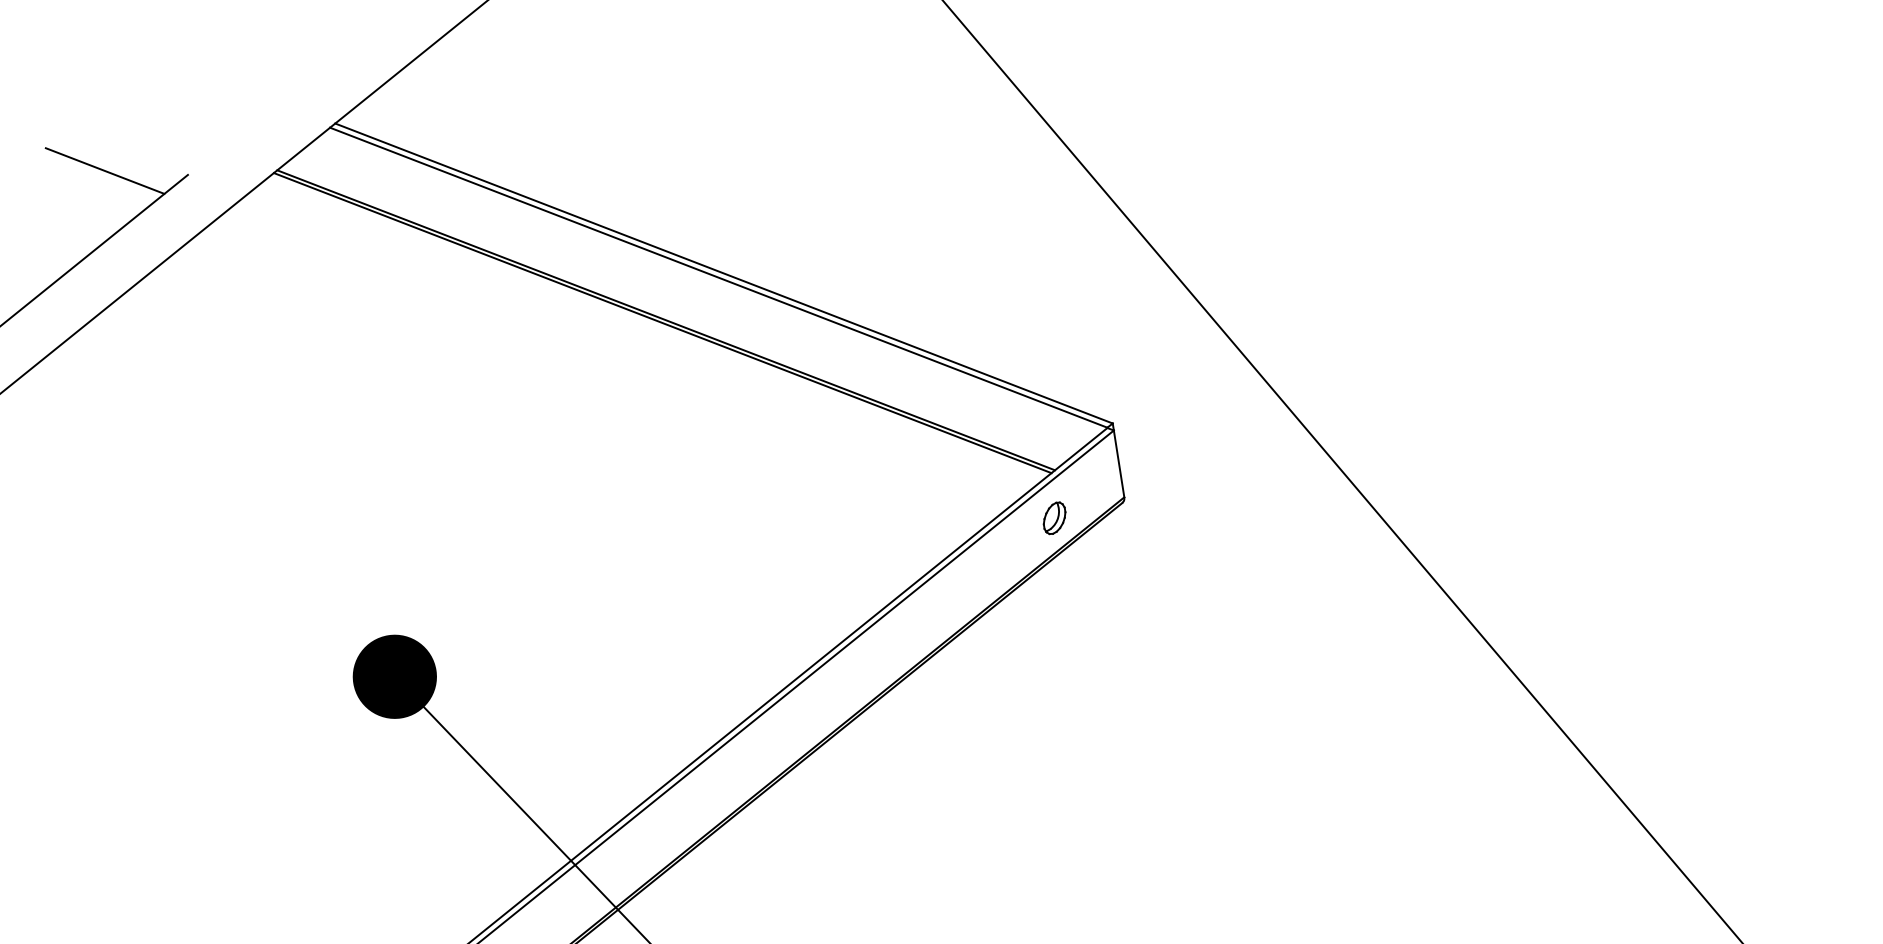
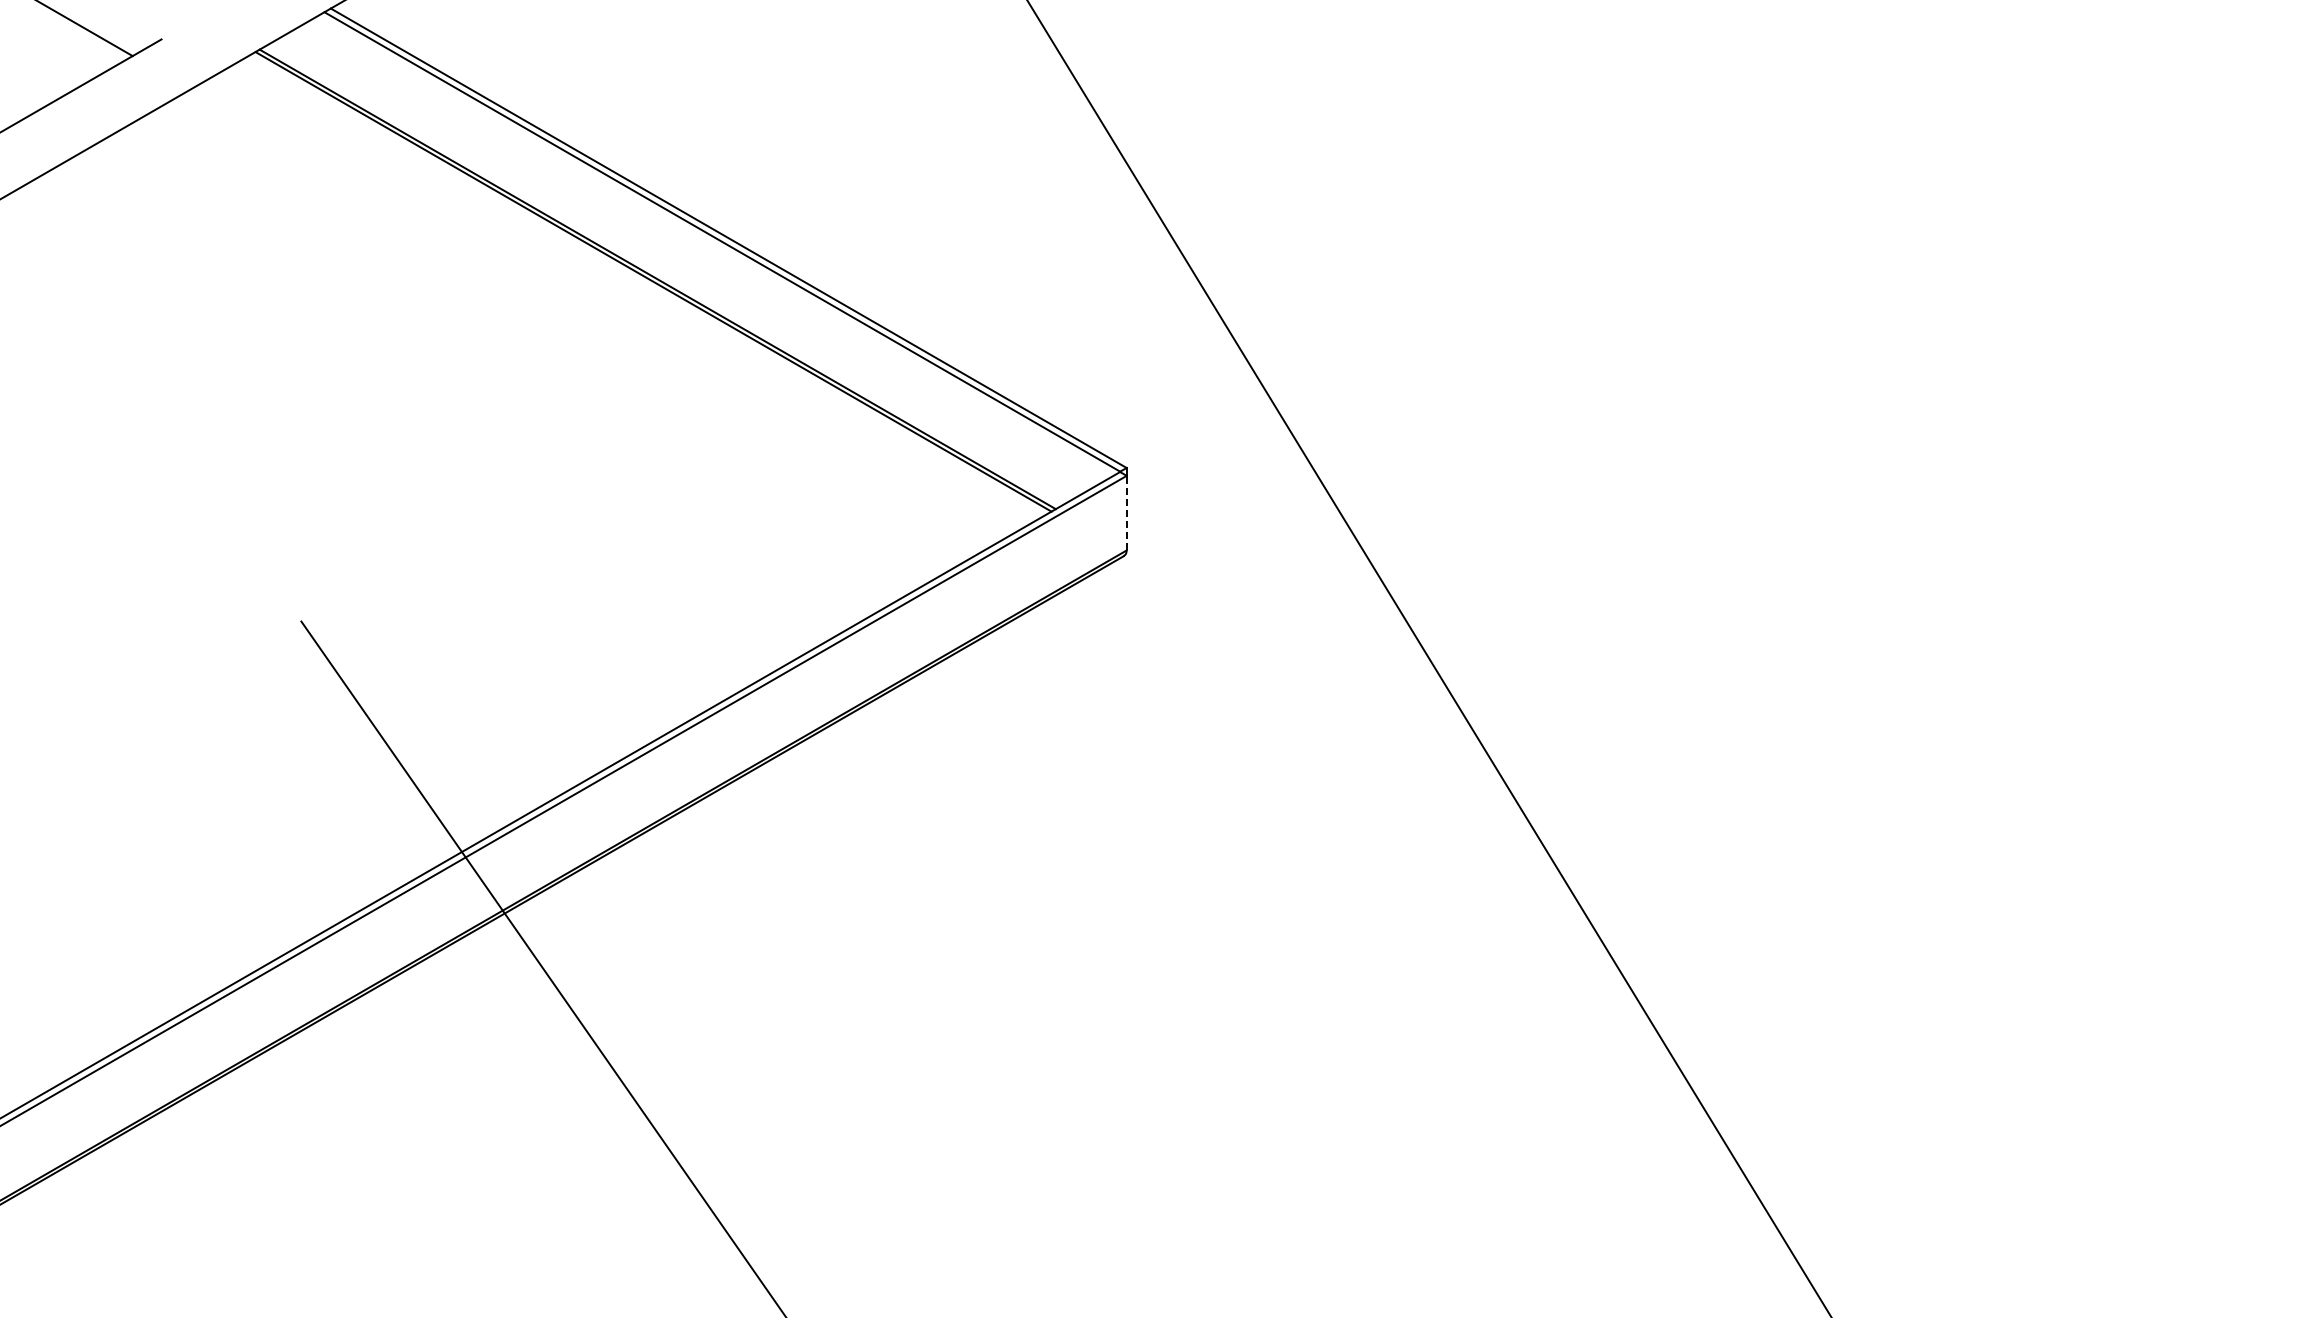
line: (1118, 463) -> (1126, 512), solid -> dashed
part: (1053, 517) -> (1046, 560), removed
fill: (394, 676) -> (300, 621), removed

